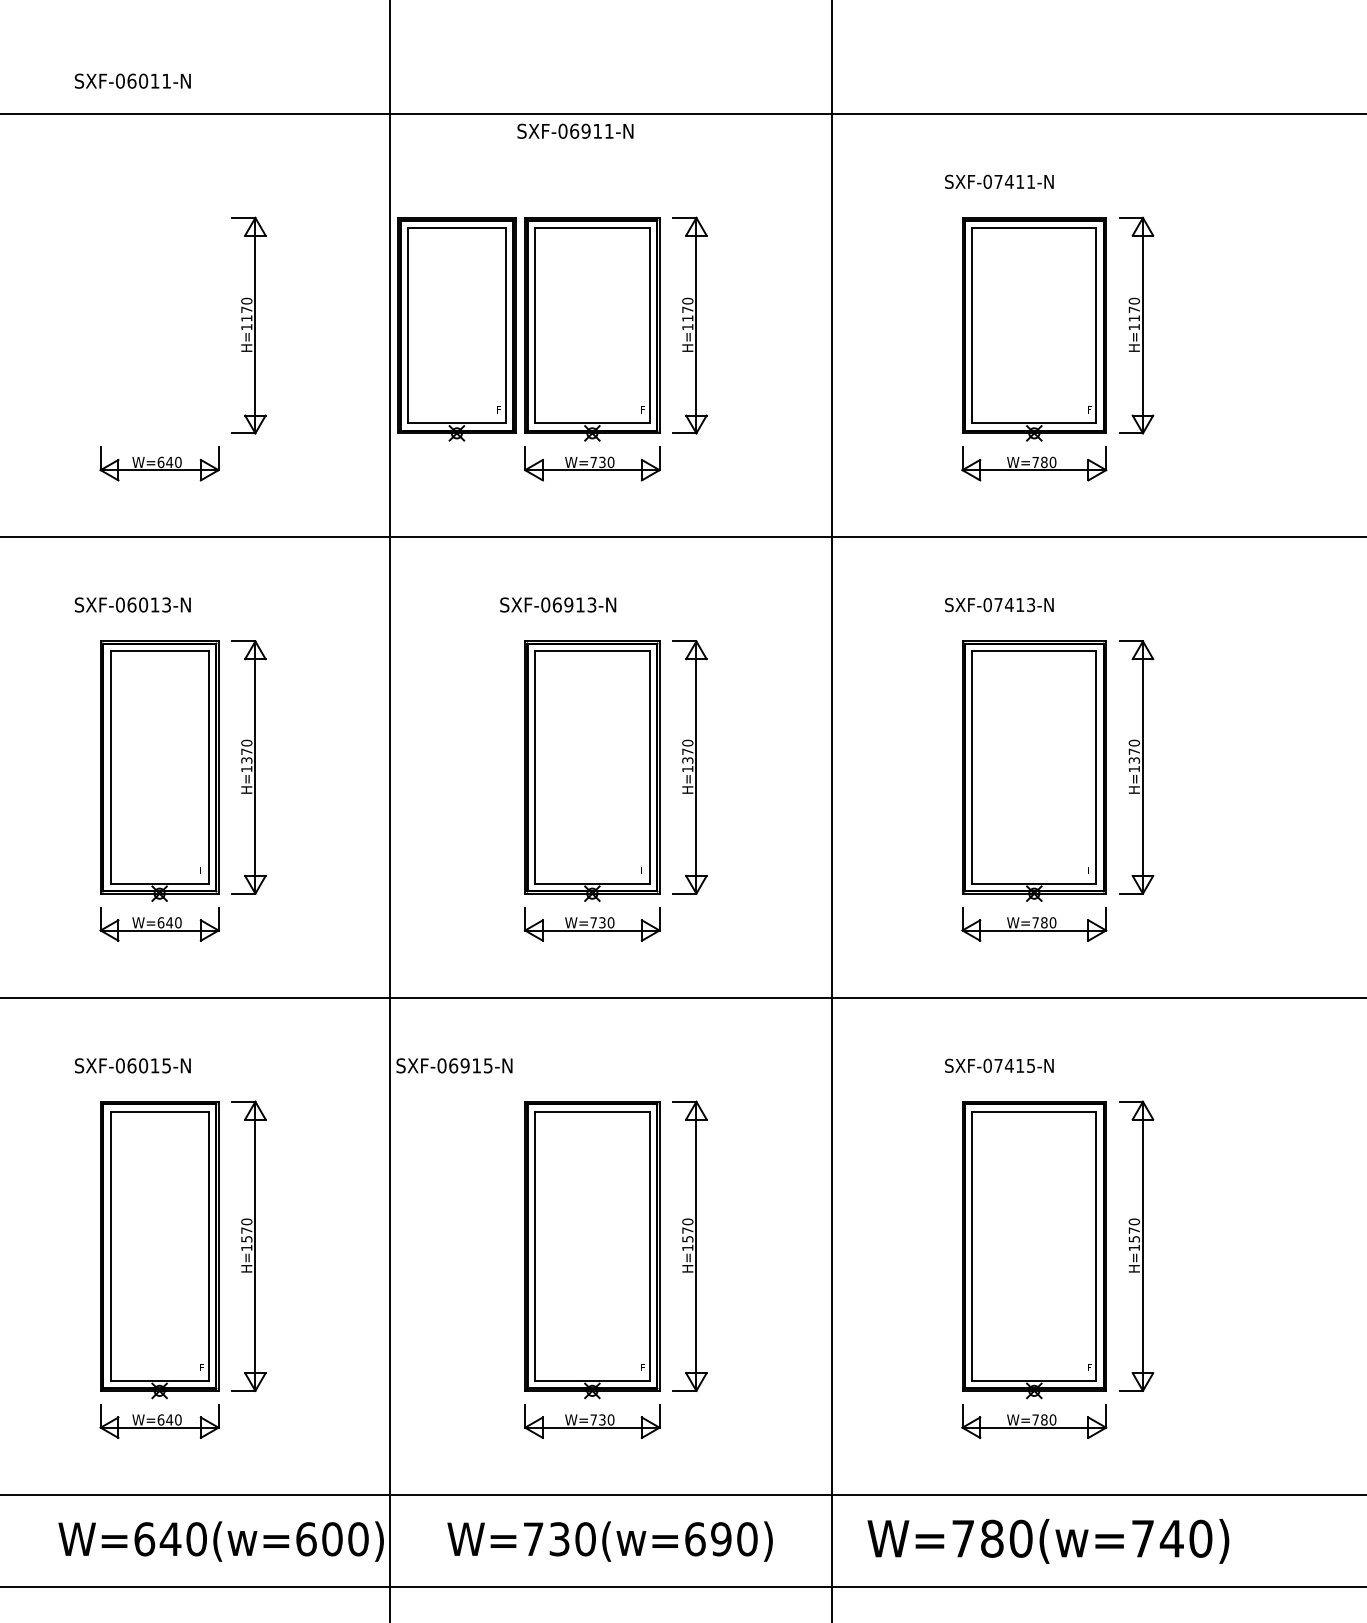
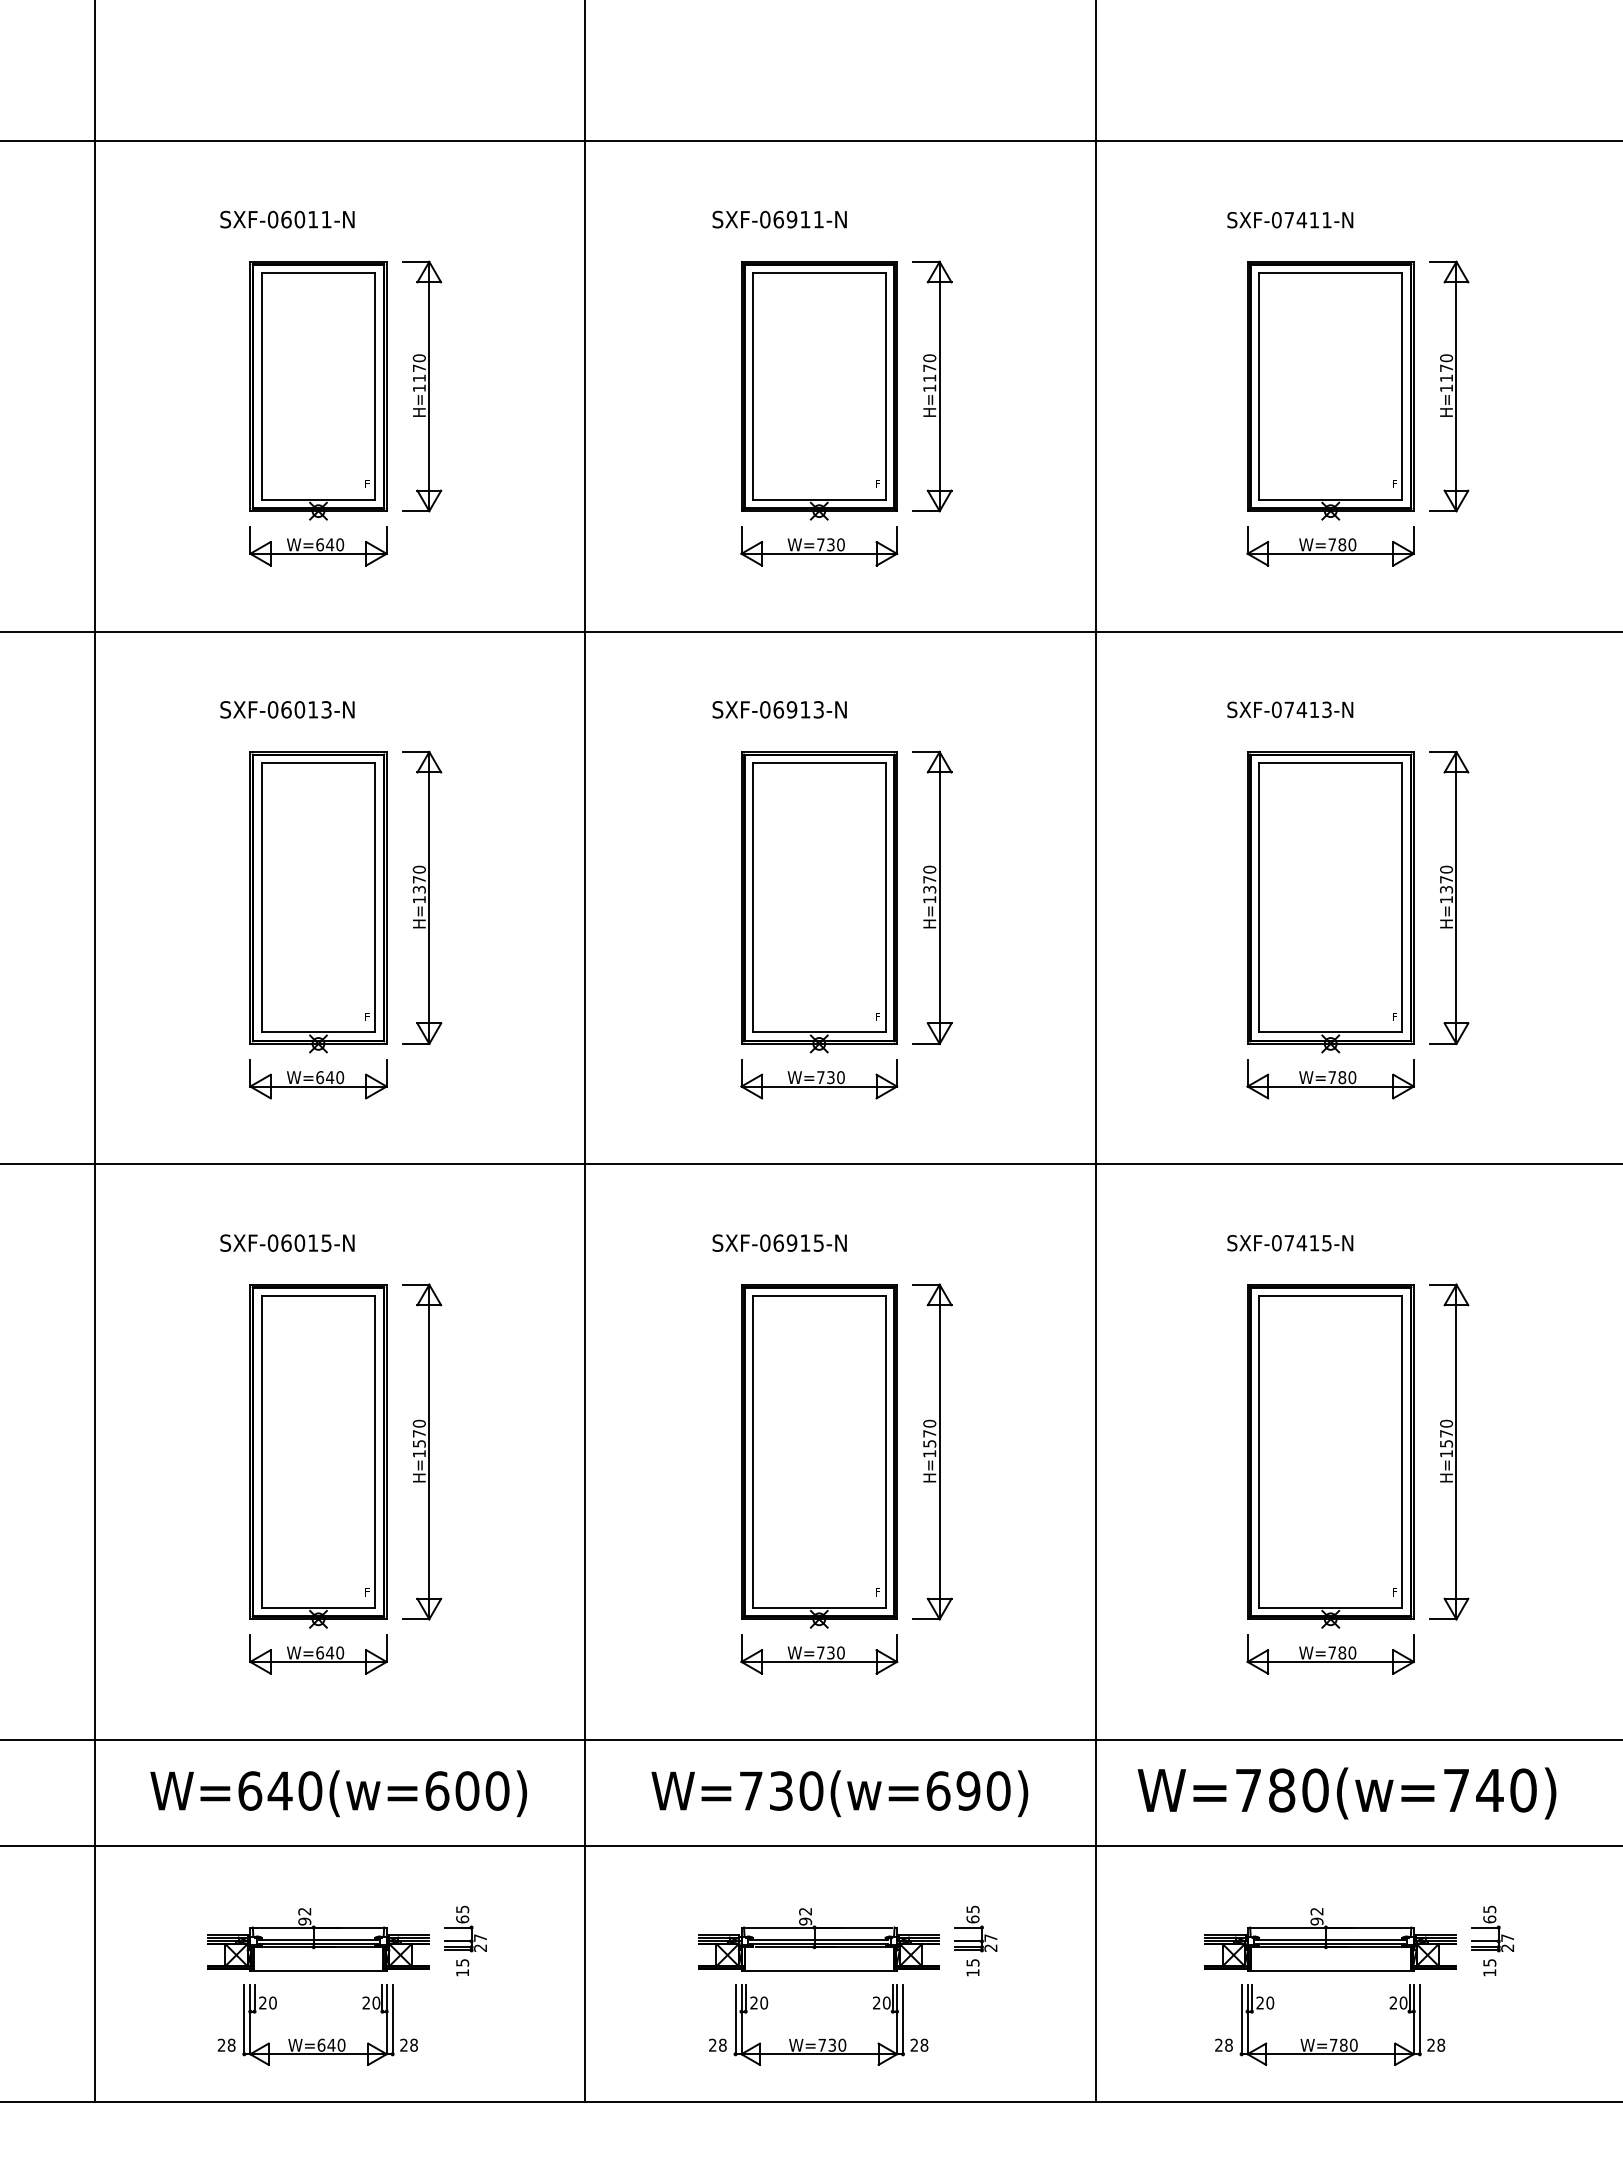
text: (132, 81) -> (287, 219), moved
text: (575, 131) -> (779, 219), moved
part: (456, 329) -> (318, 390), moved
text: (454, 1065) -> (779, 1242), moved
text: (220, 1541) -> (338, 1793), moved

